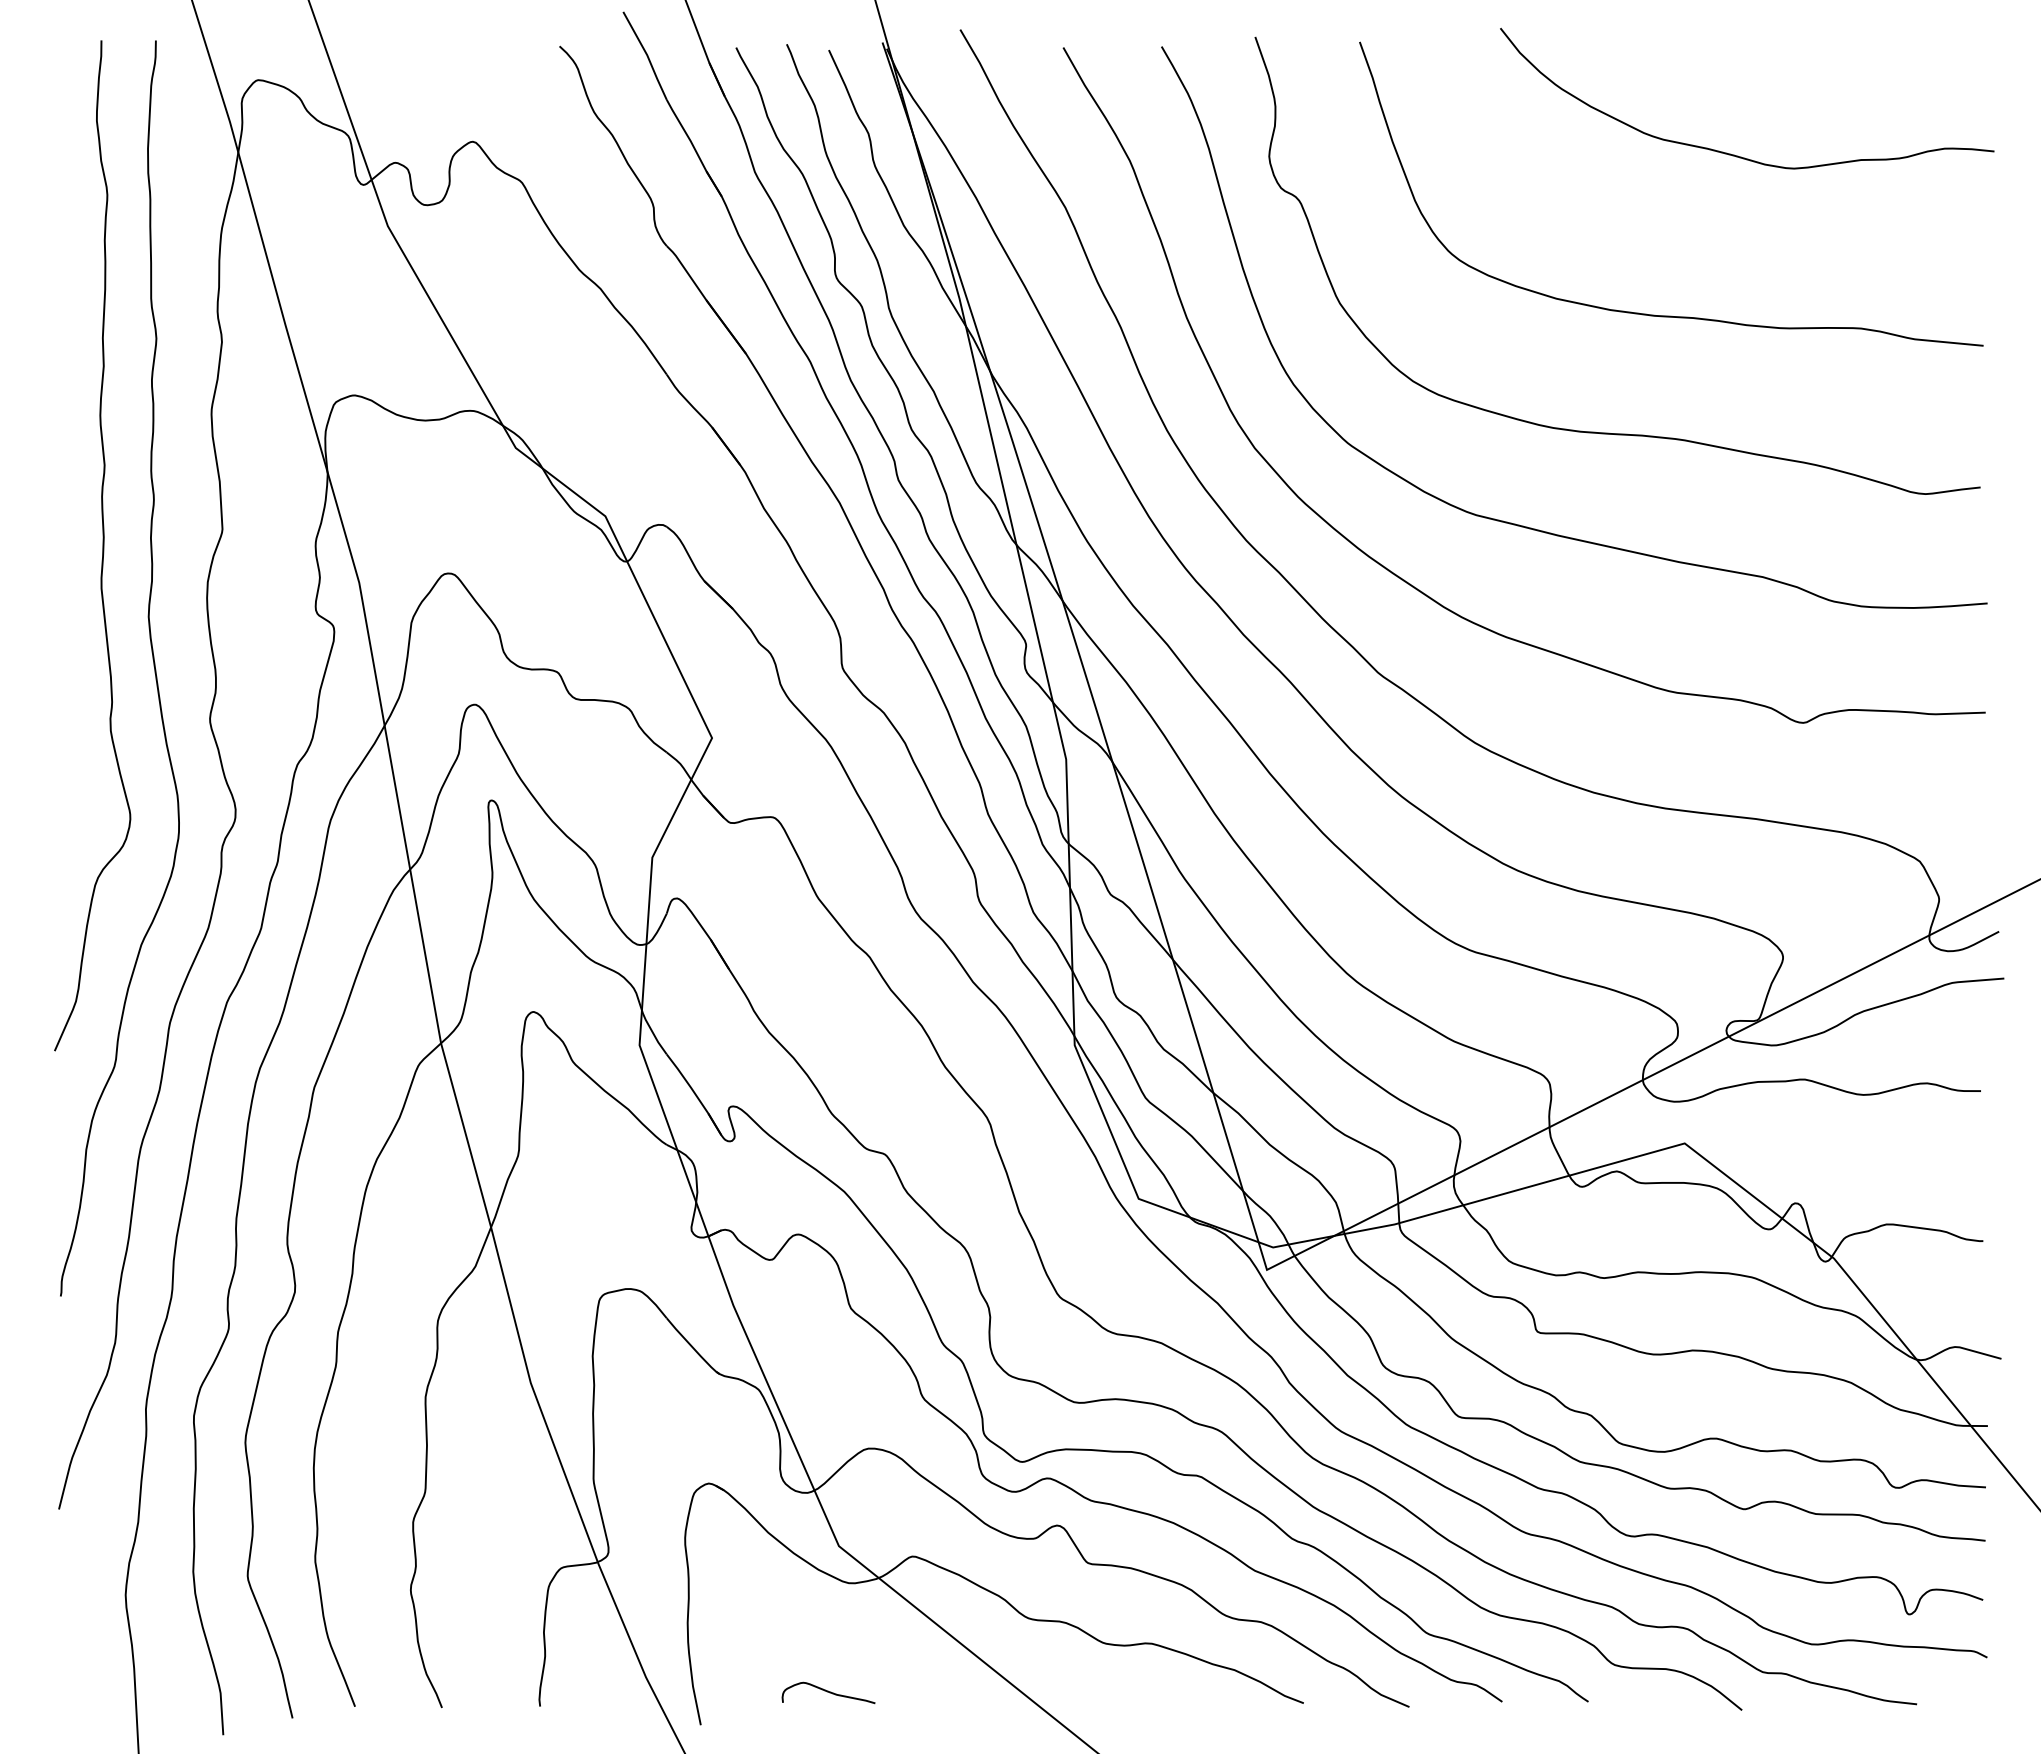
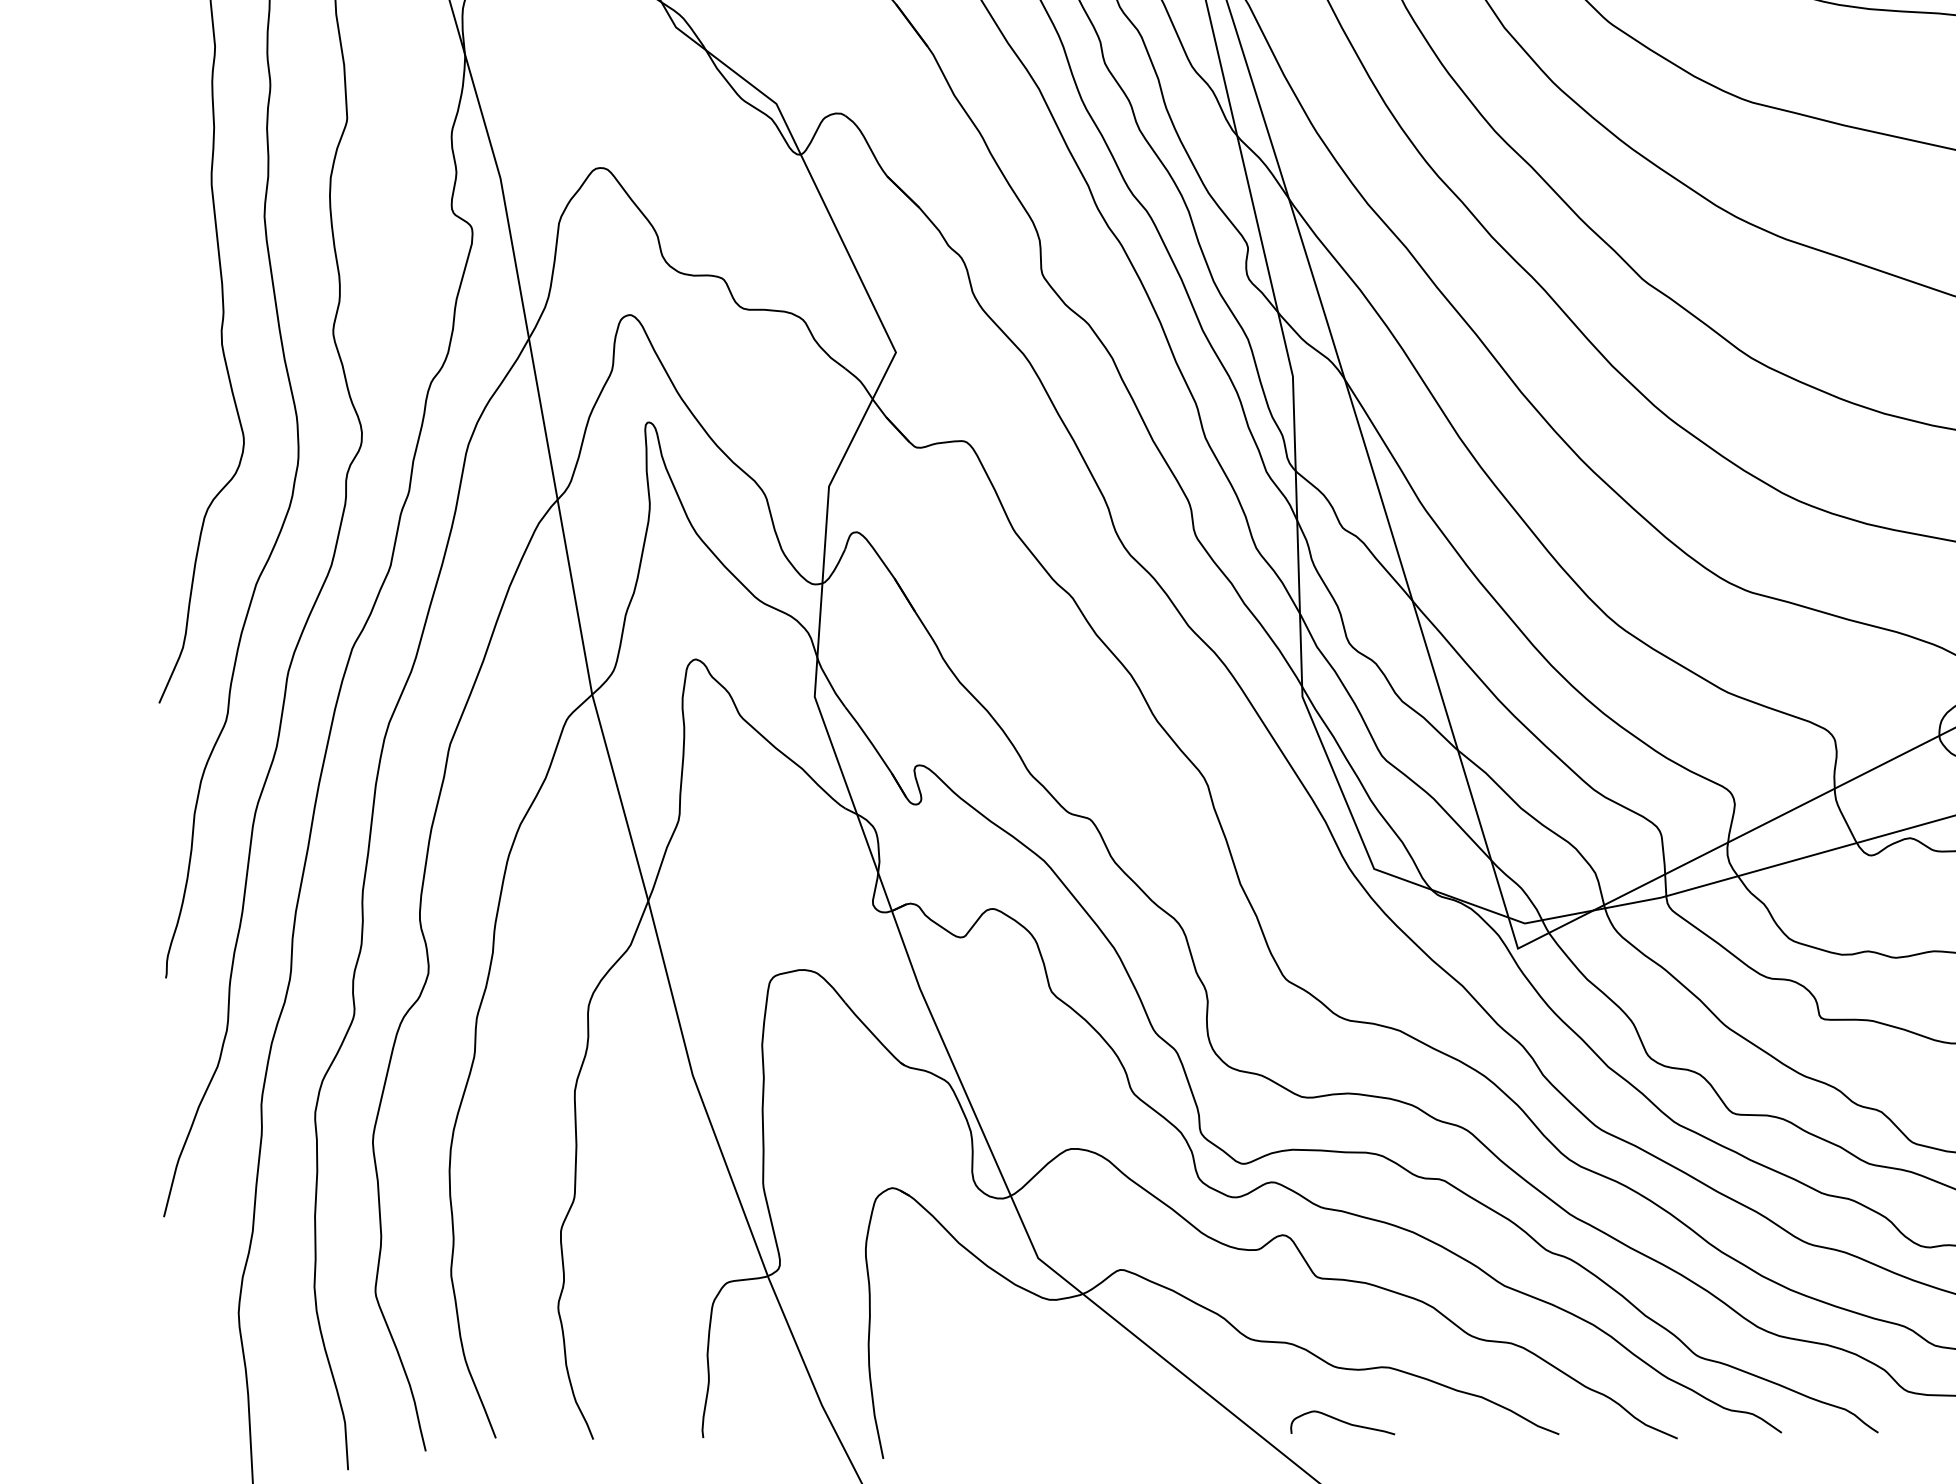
curve: (828, 1692) -> (1342, 1422), moved

